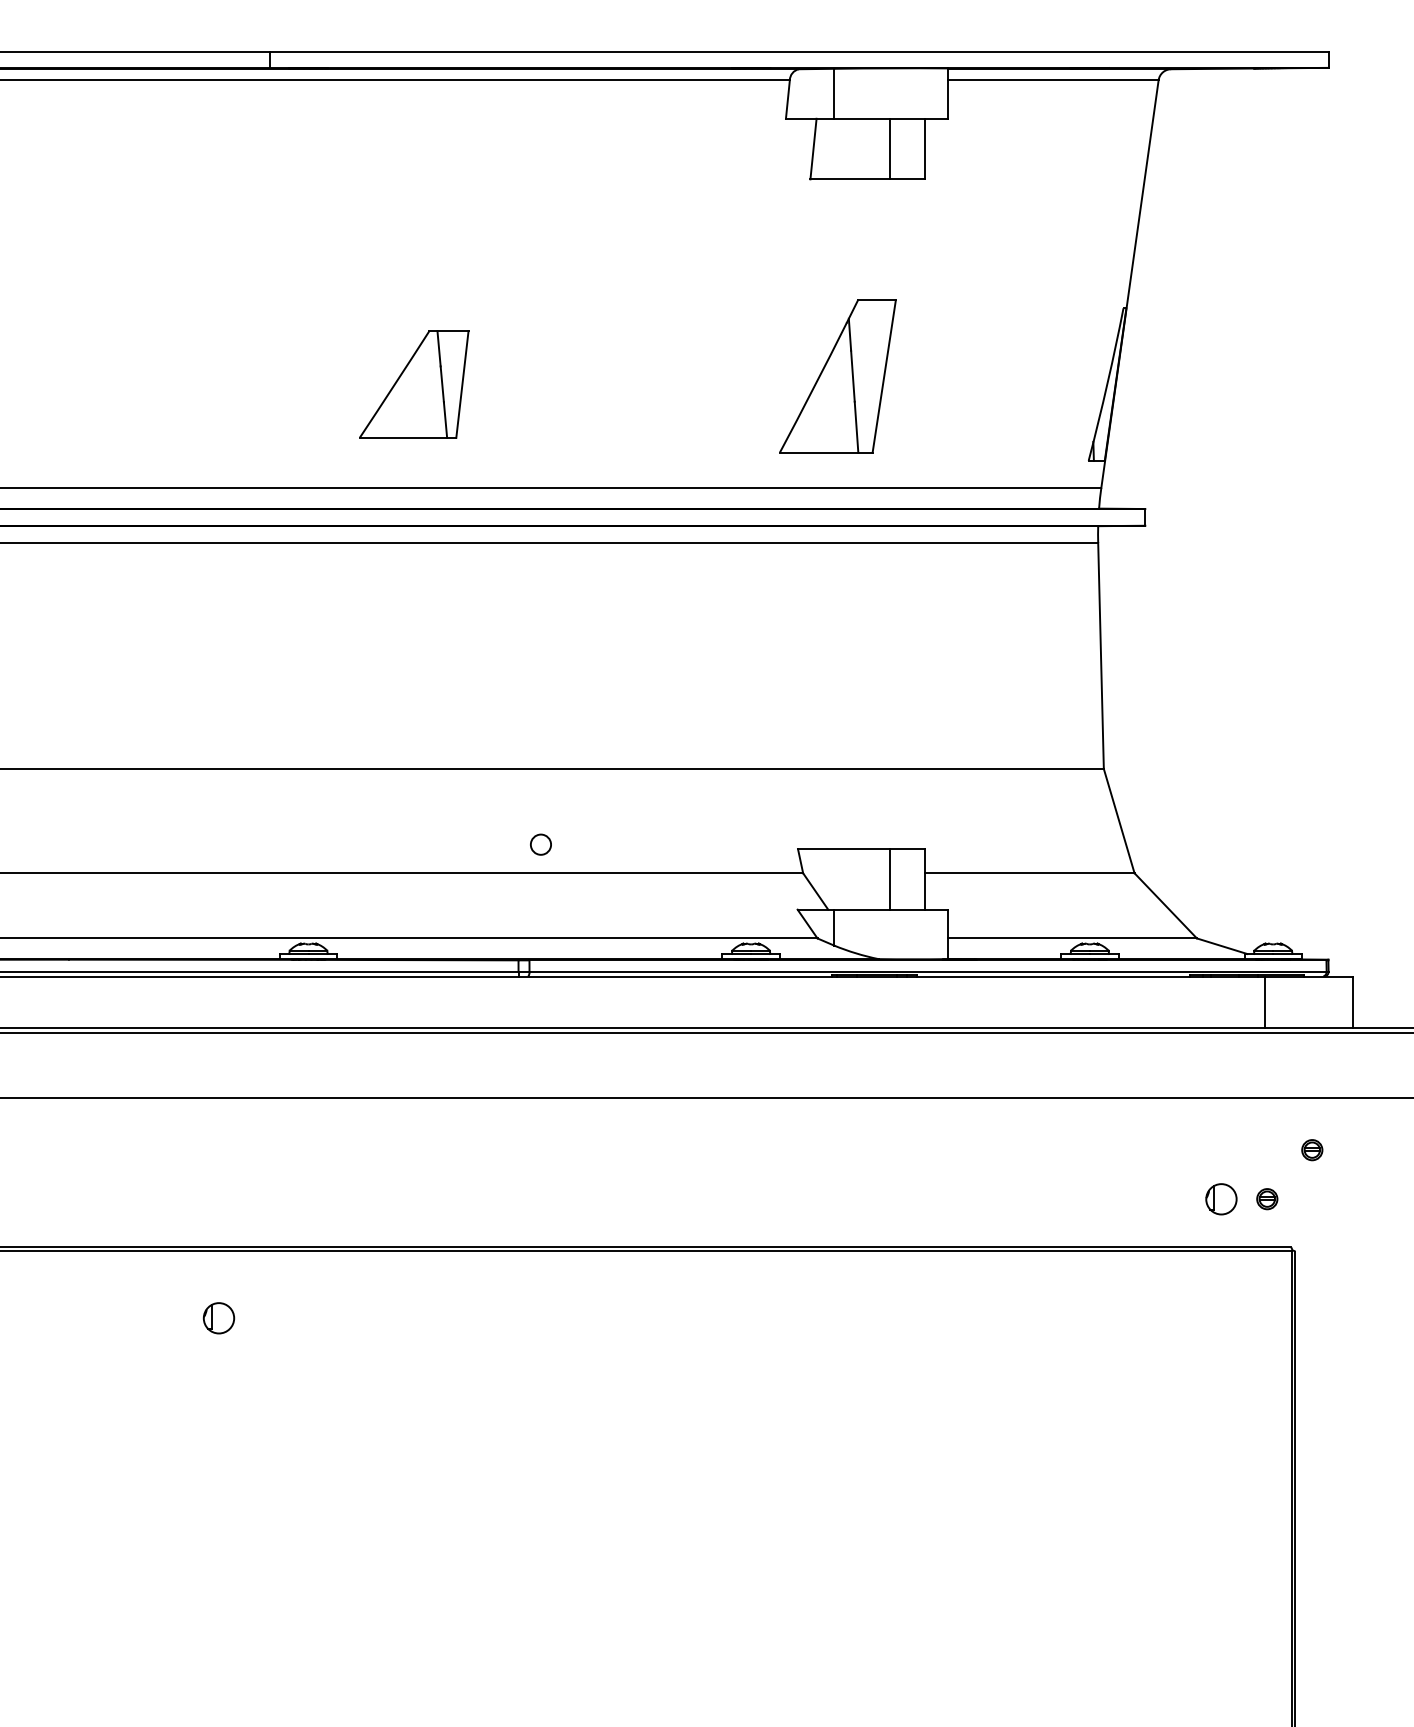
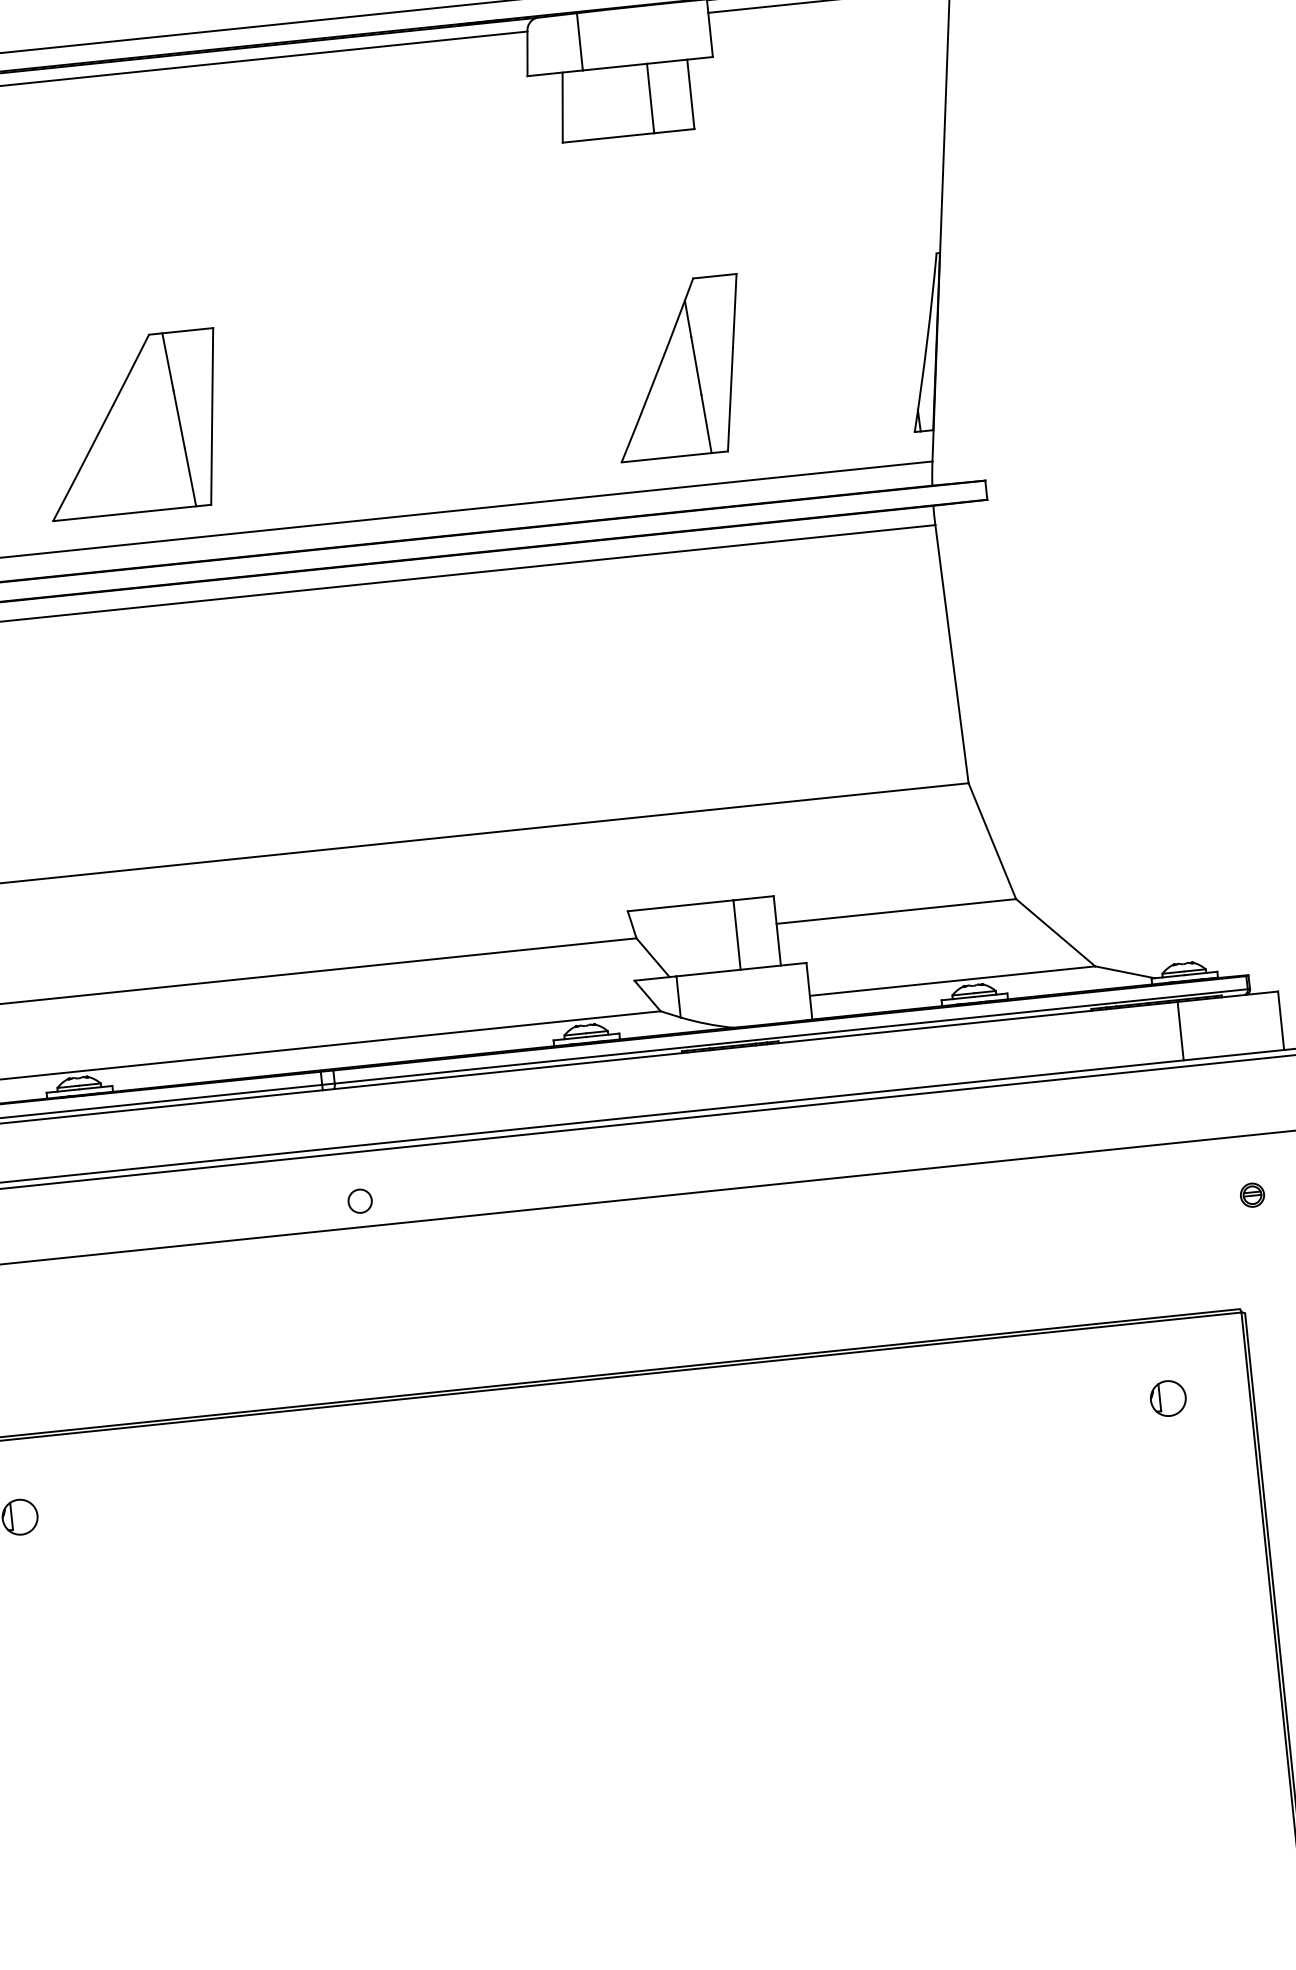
part: (837, 376) -> (678, 368), moved
part: (413, 384) -> (132, 424), size x1.43
circle: (540, 844) -> (359, 1201), moved
part: (1221, 1199) -> (1168, 1398), moved
part: (1267, 1199) -> (1207, 1257), removed

